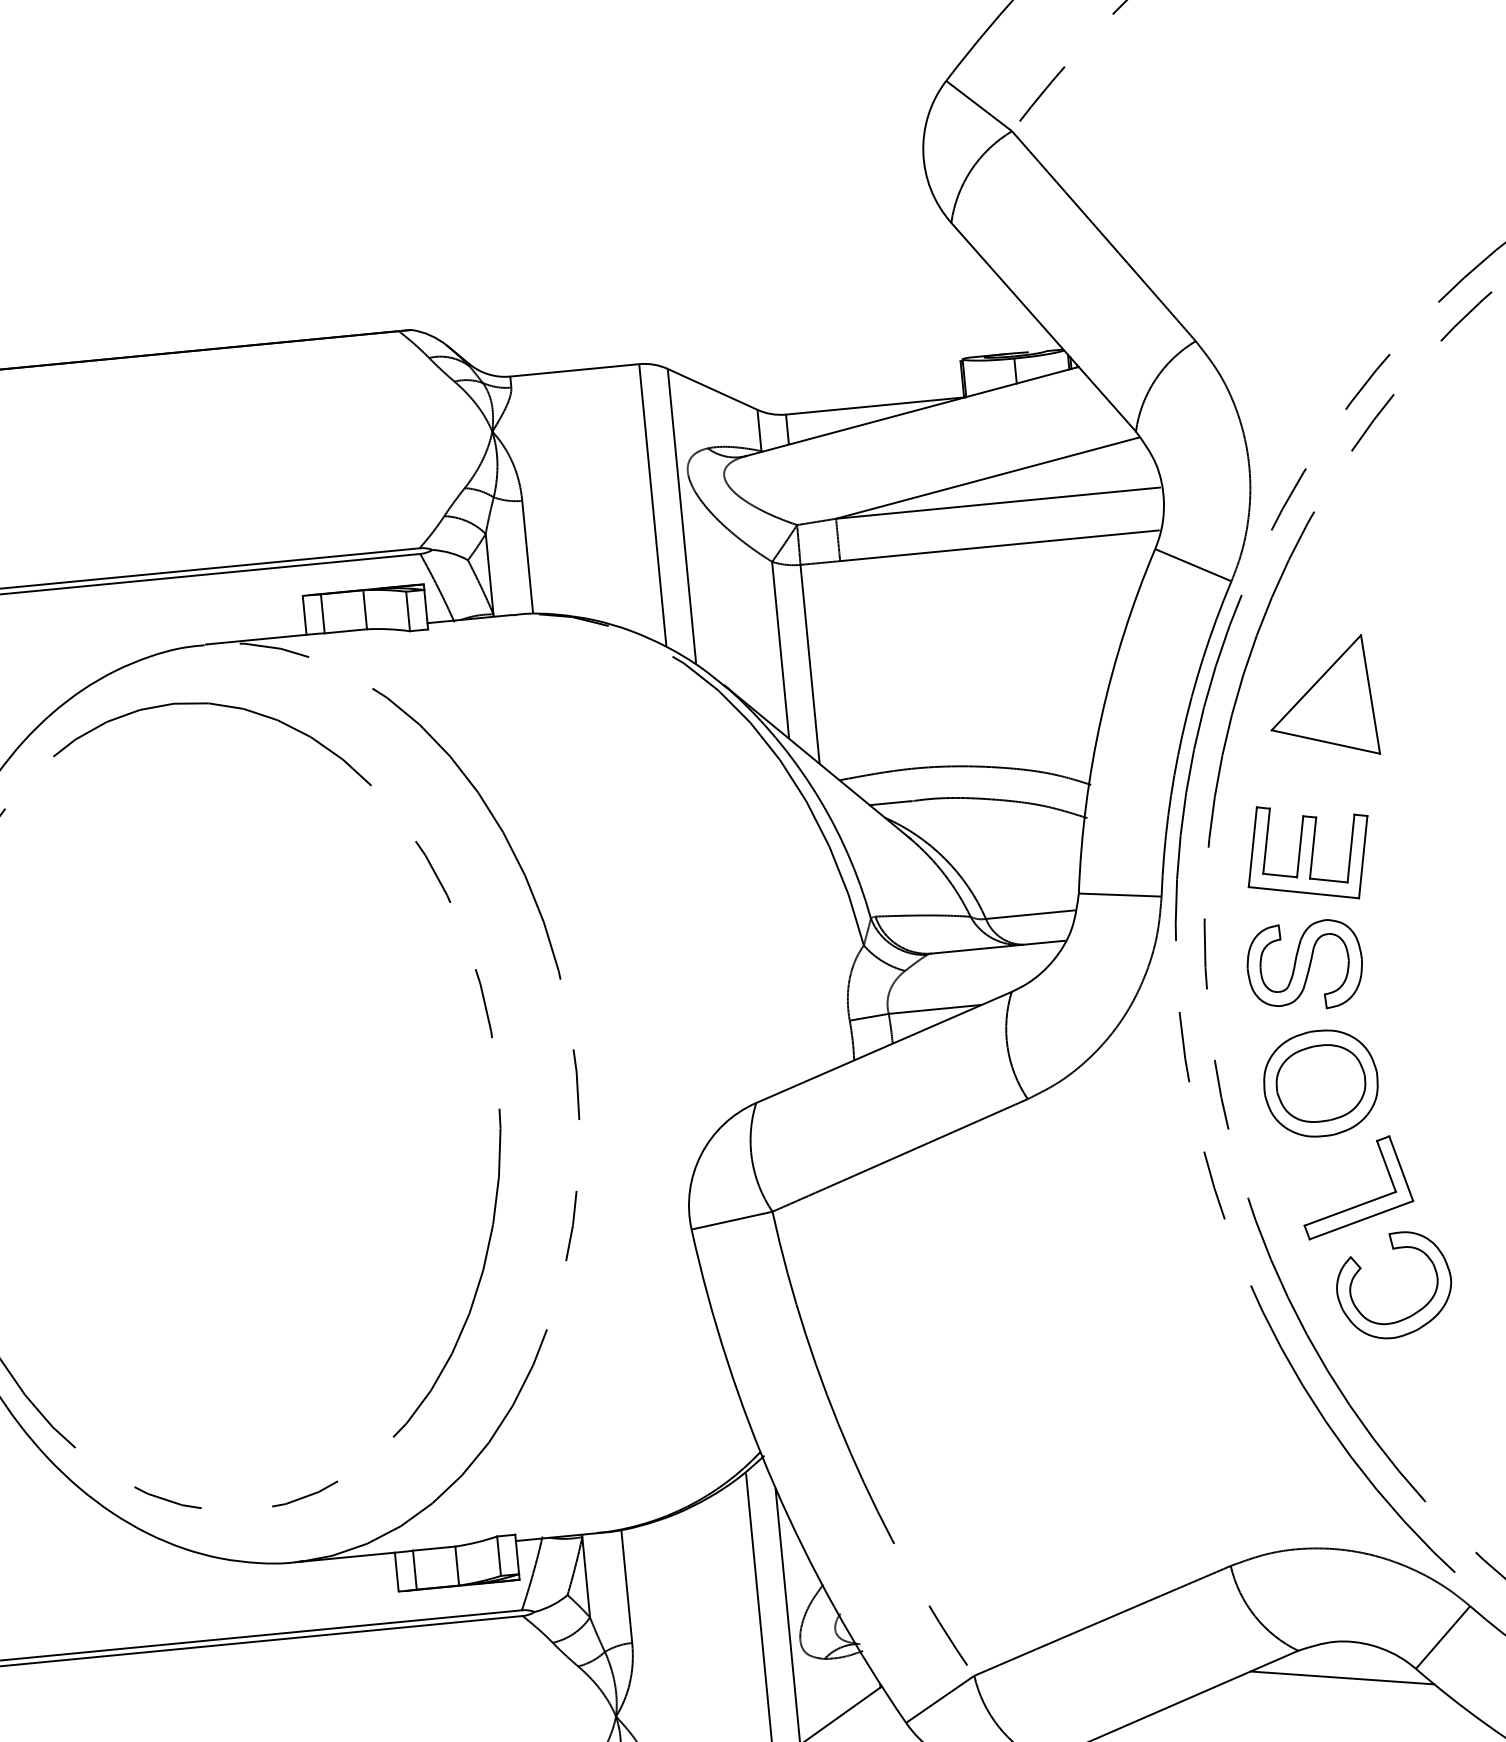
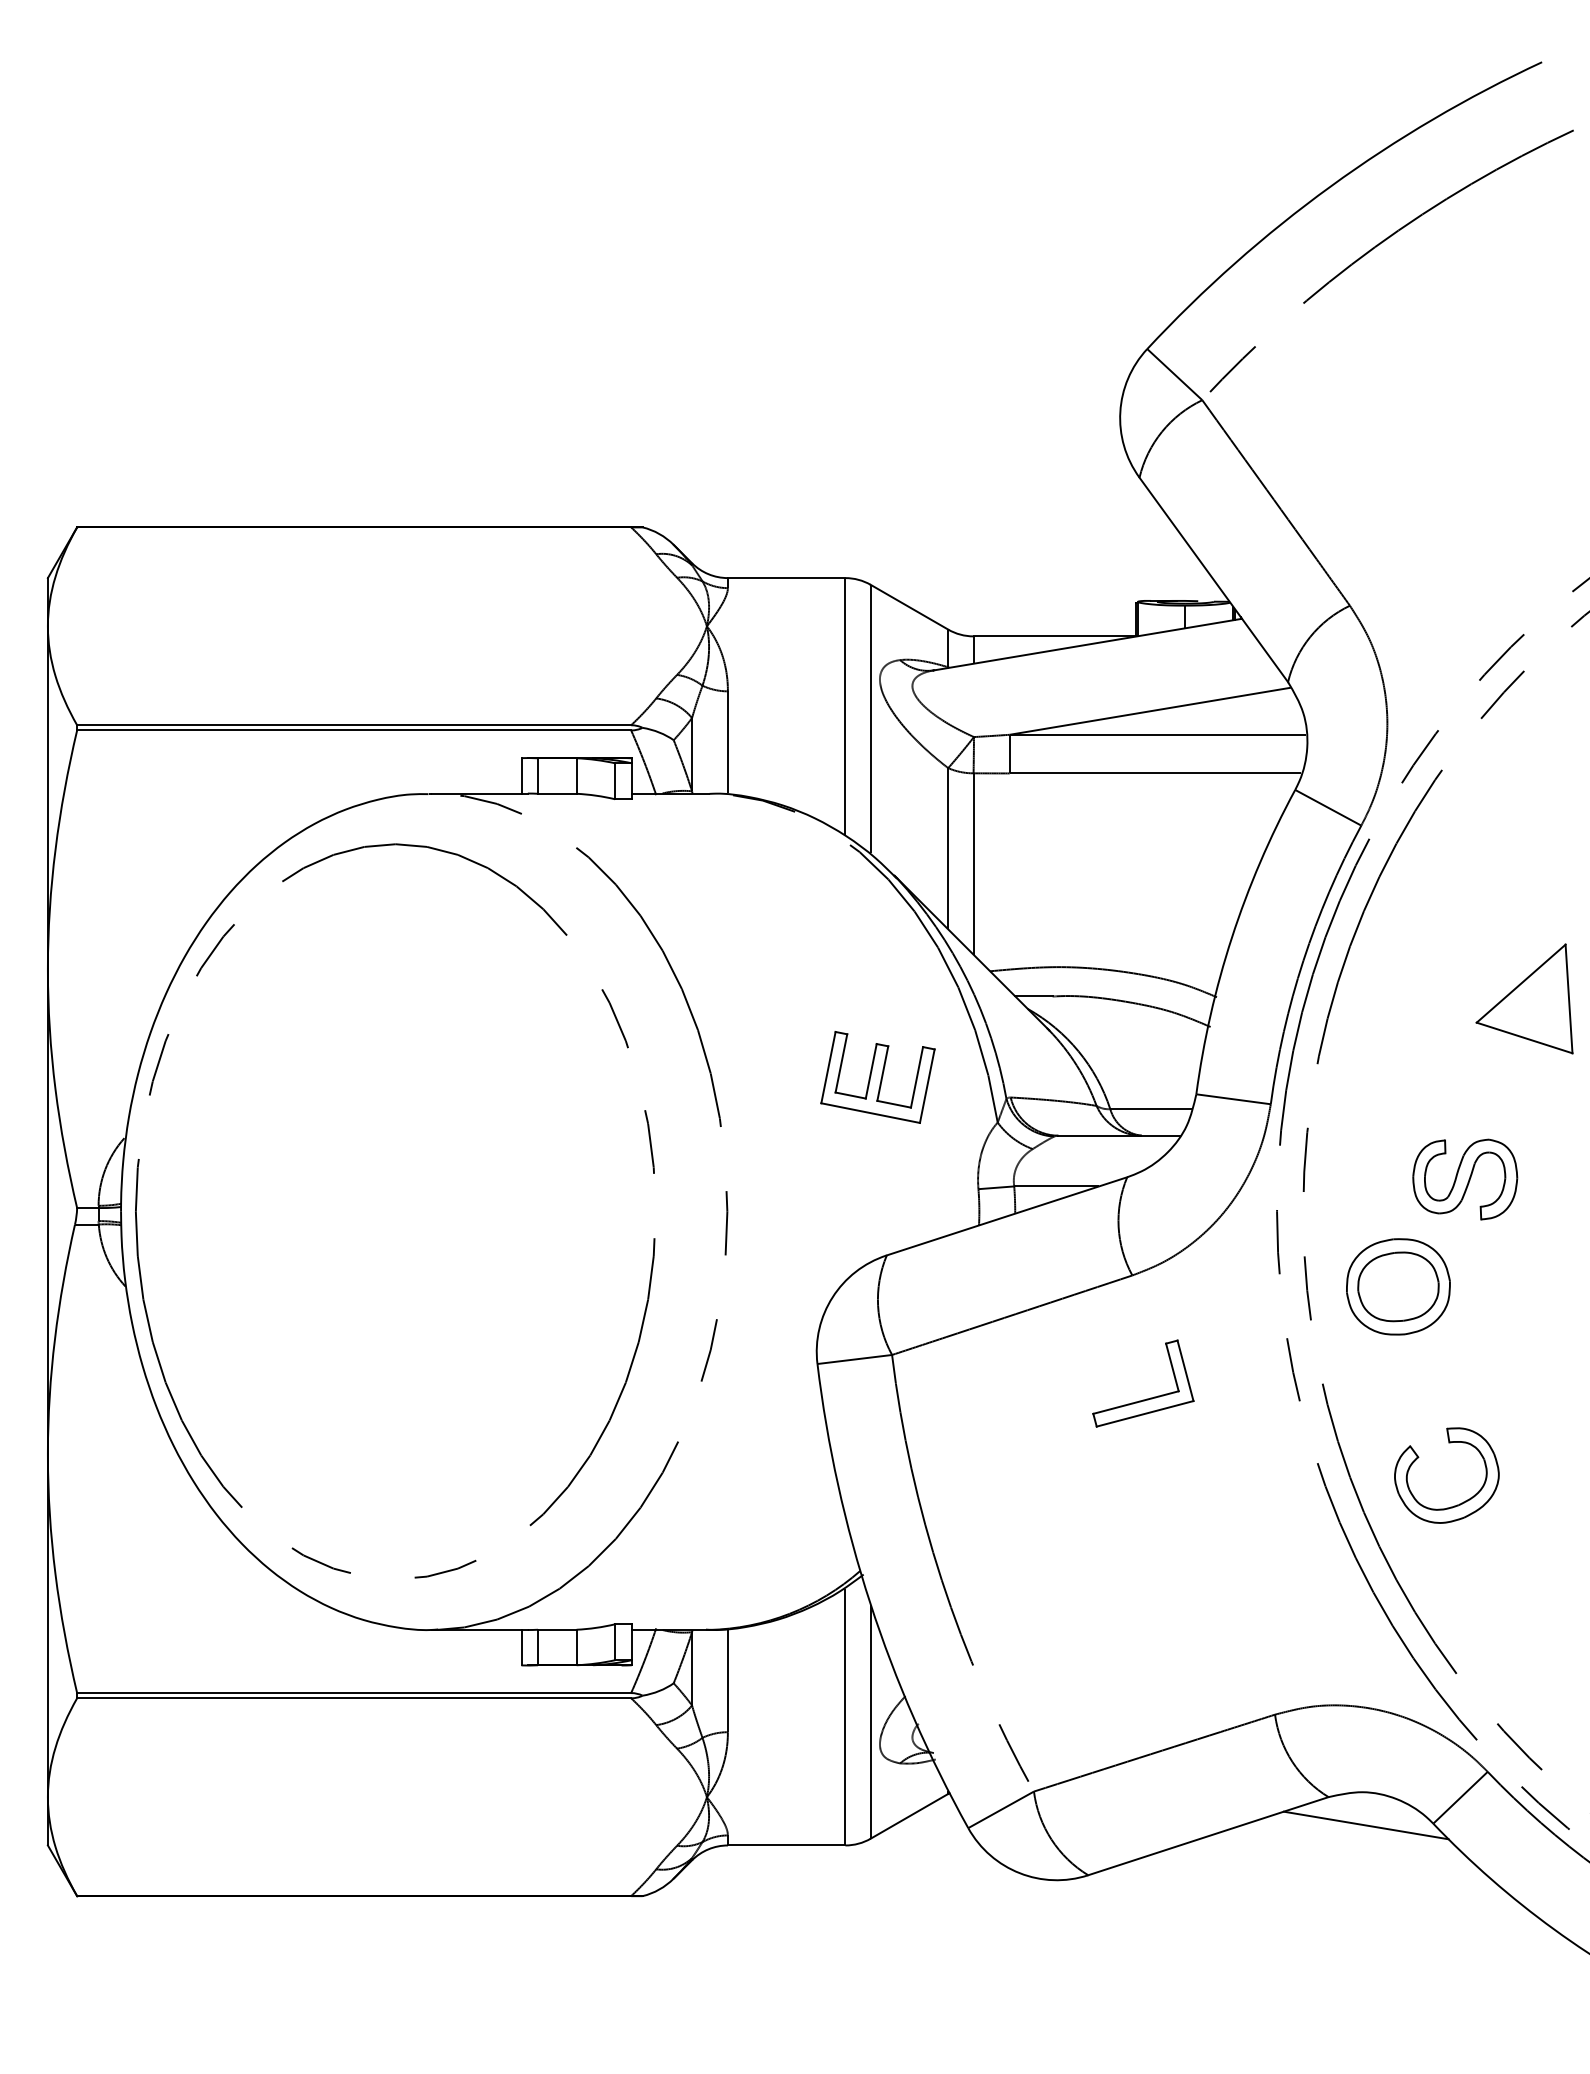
part: (1321, 698) -> (1524, 998), moved
part: (1307, 852) -> (877, 1077), moved
part: (1305, 966) -> (1465, 1179), moved
part: (1361, 1203) -> (1146, 1398), moved

